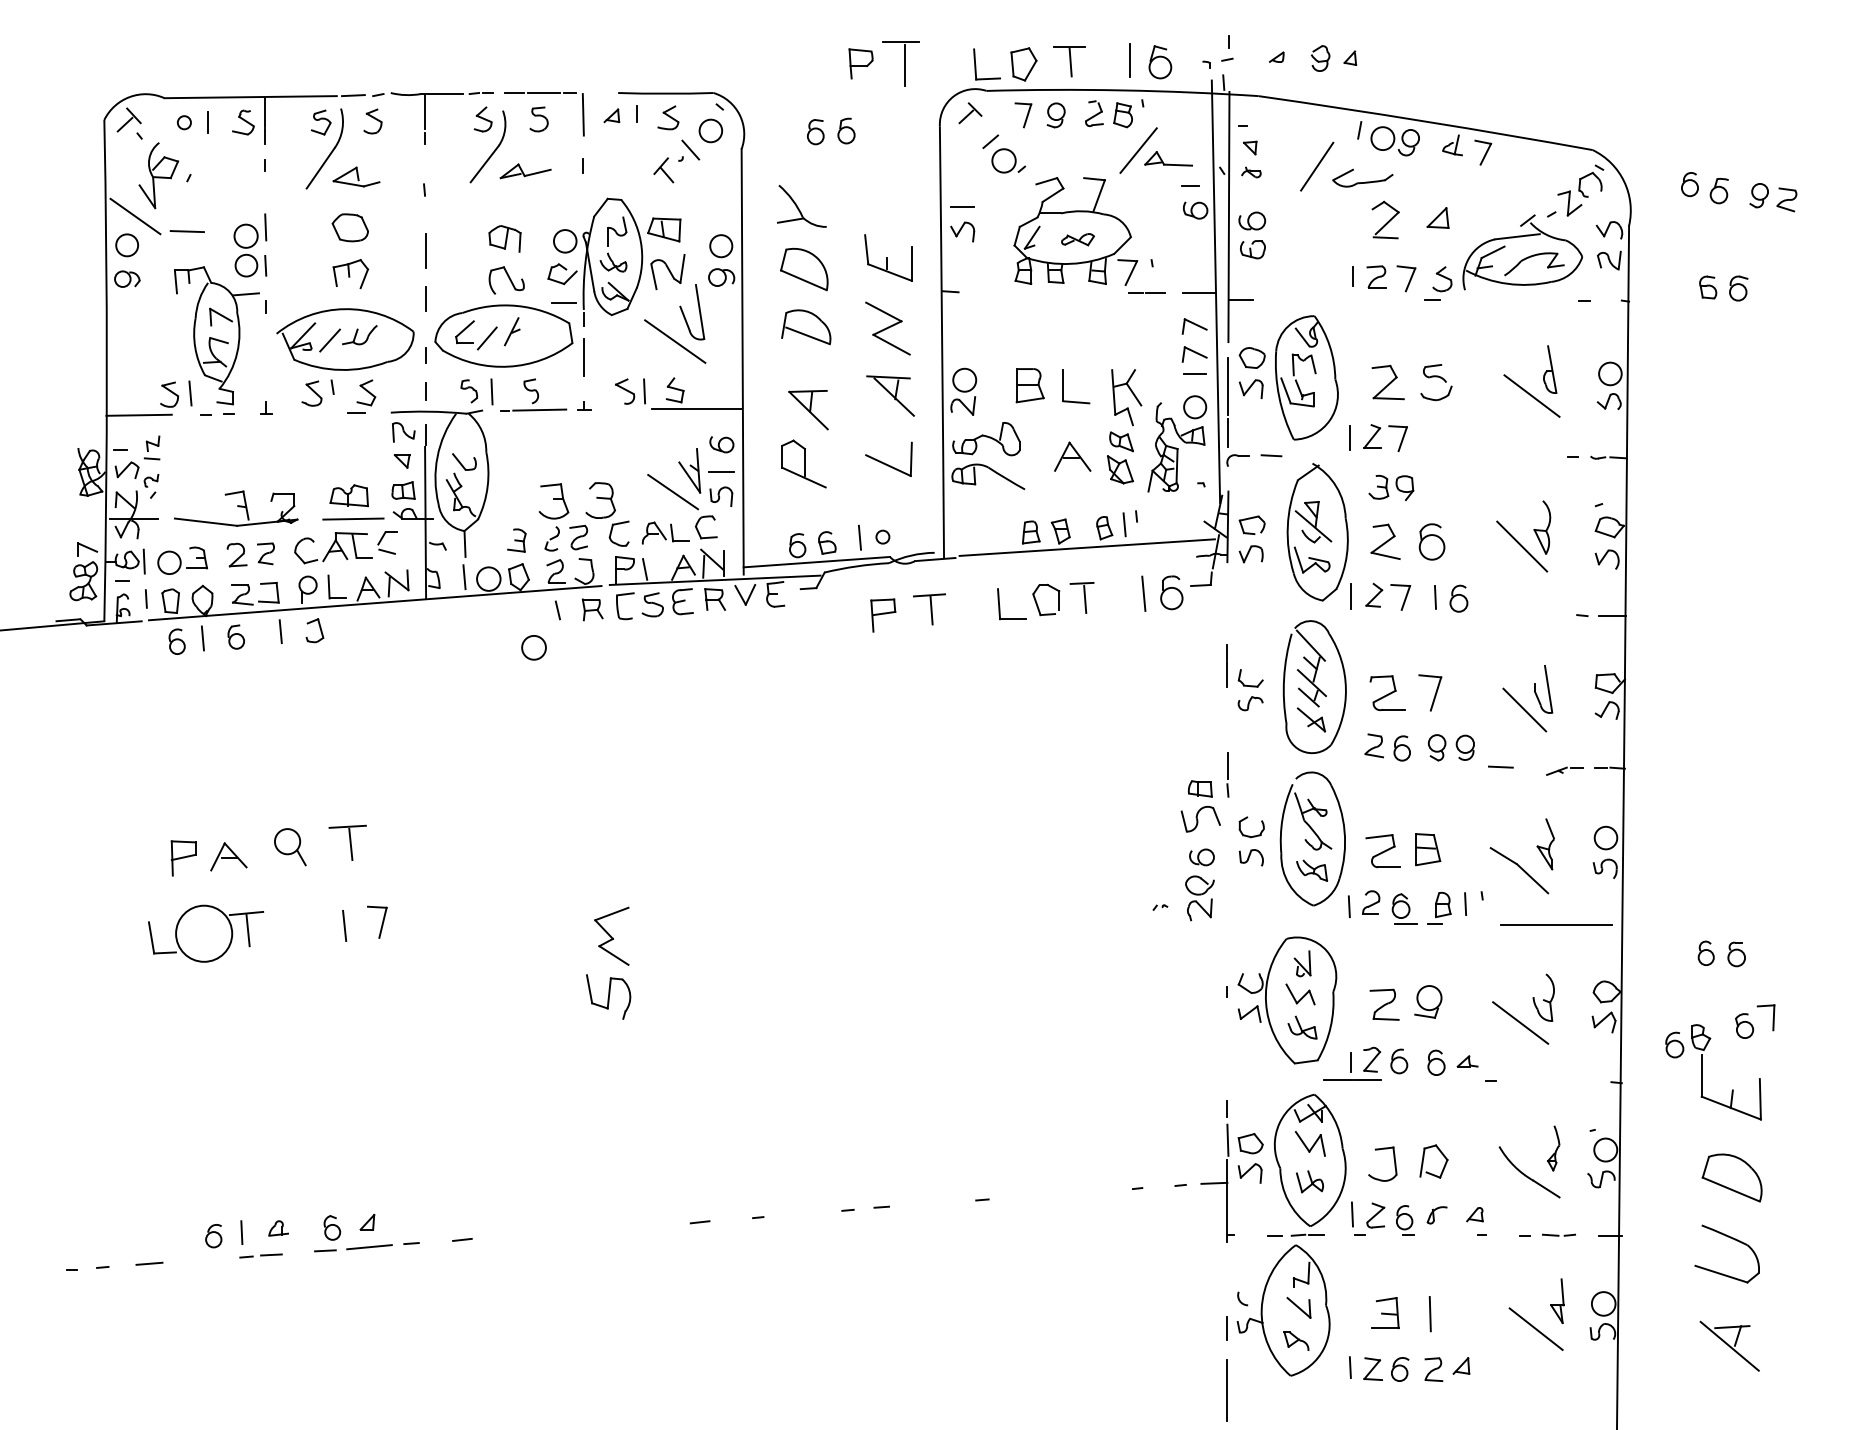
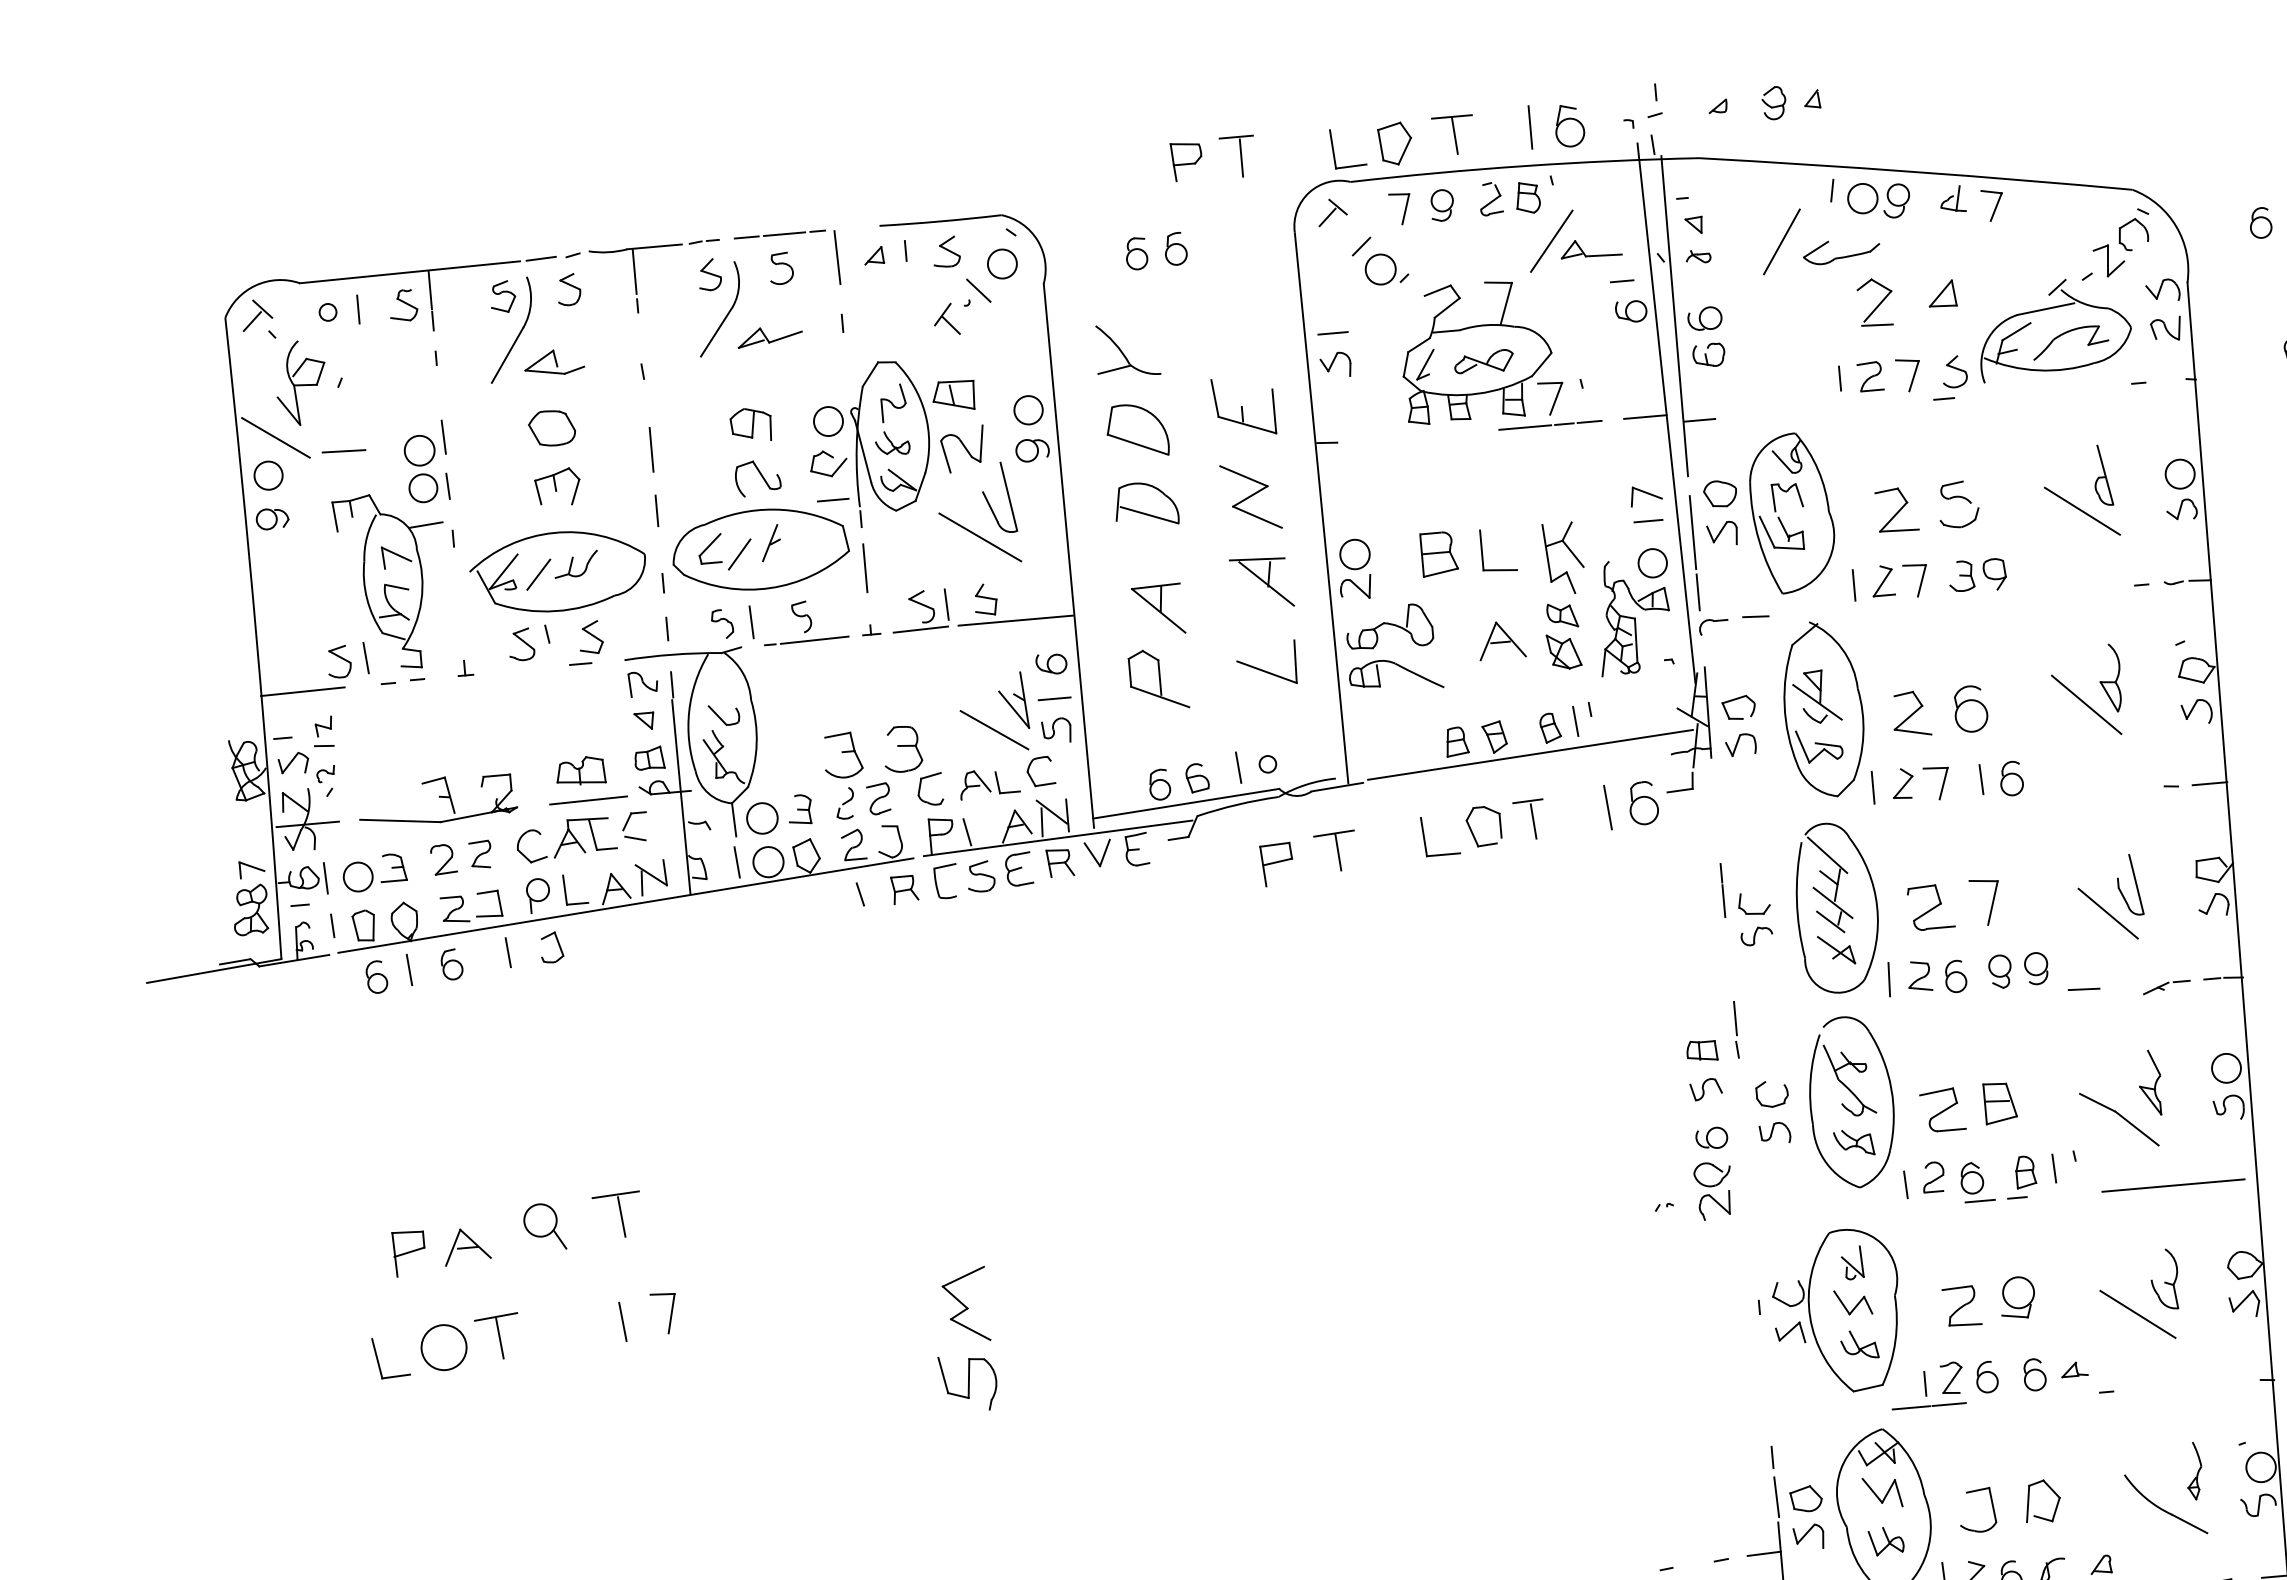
part: (900, 63) -> (1237, 156), size x0.71
part: (1077, 239) -> (1483, 361), size x1.43
line: (1105, 293) -> (1525, 427), added
part: (1194, 326) -> (1642, 460), removed
line: (622, 408) -> (920, 628), added
part: (1391, 488) -> (1977, 576), moved
circle: (533, 647) -> (761, 818), moved
line: (1349, 746) -> (1888, 979), added
part: (1200, 818) -> (1705, 1088), size x0.62
circle: (203, 933) -> (443, 1347), size x0.62

